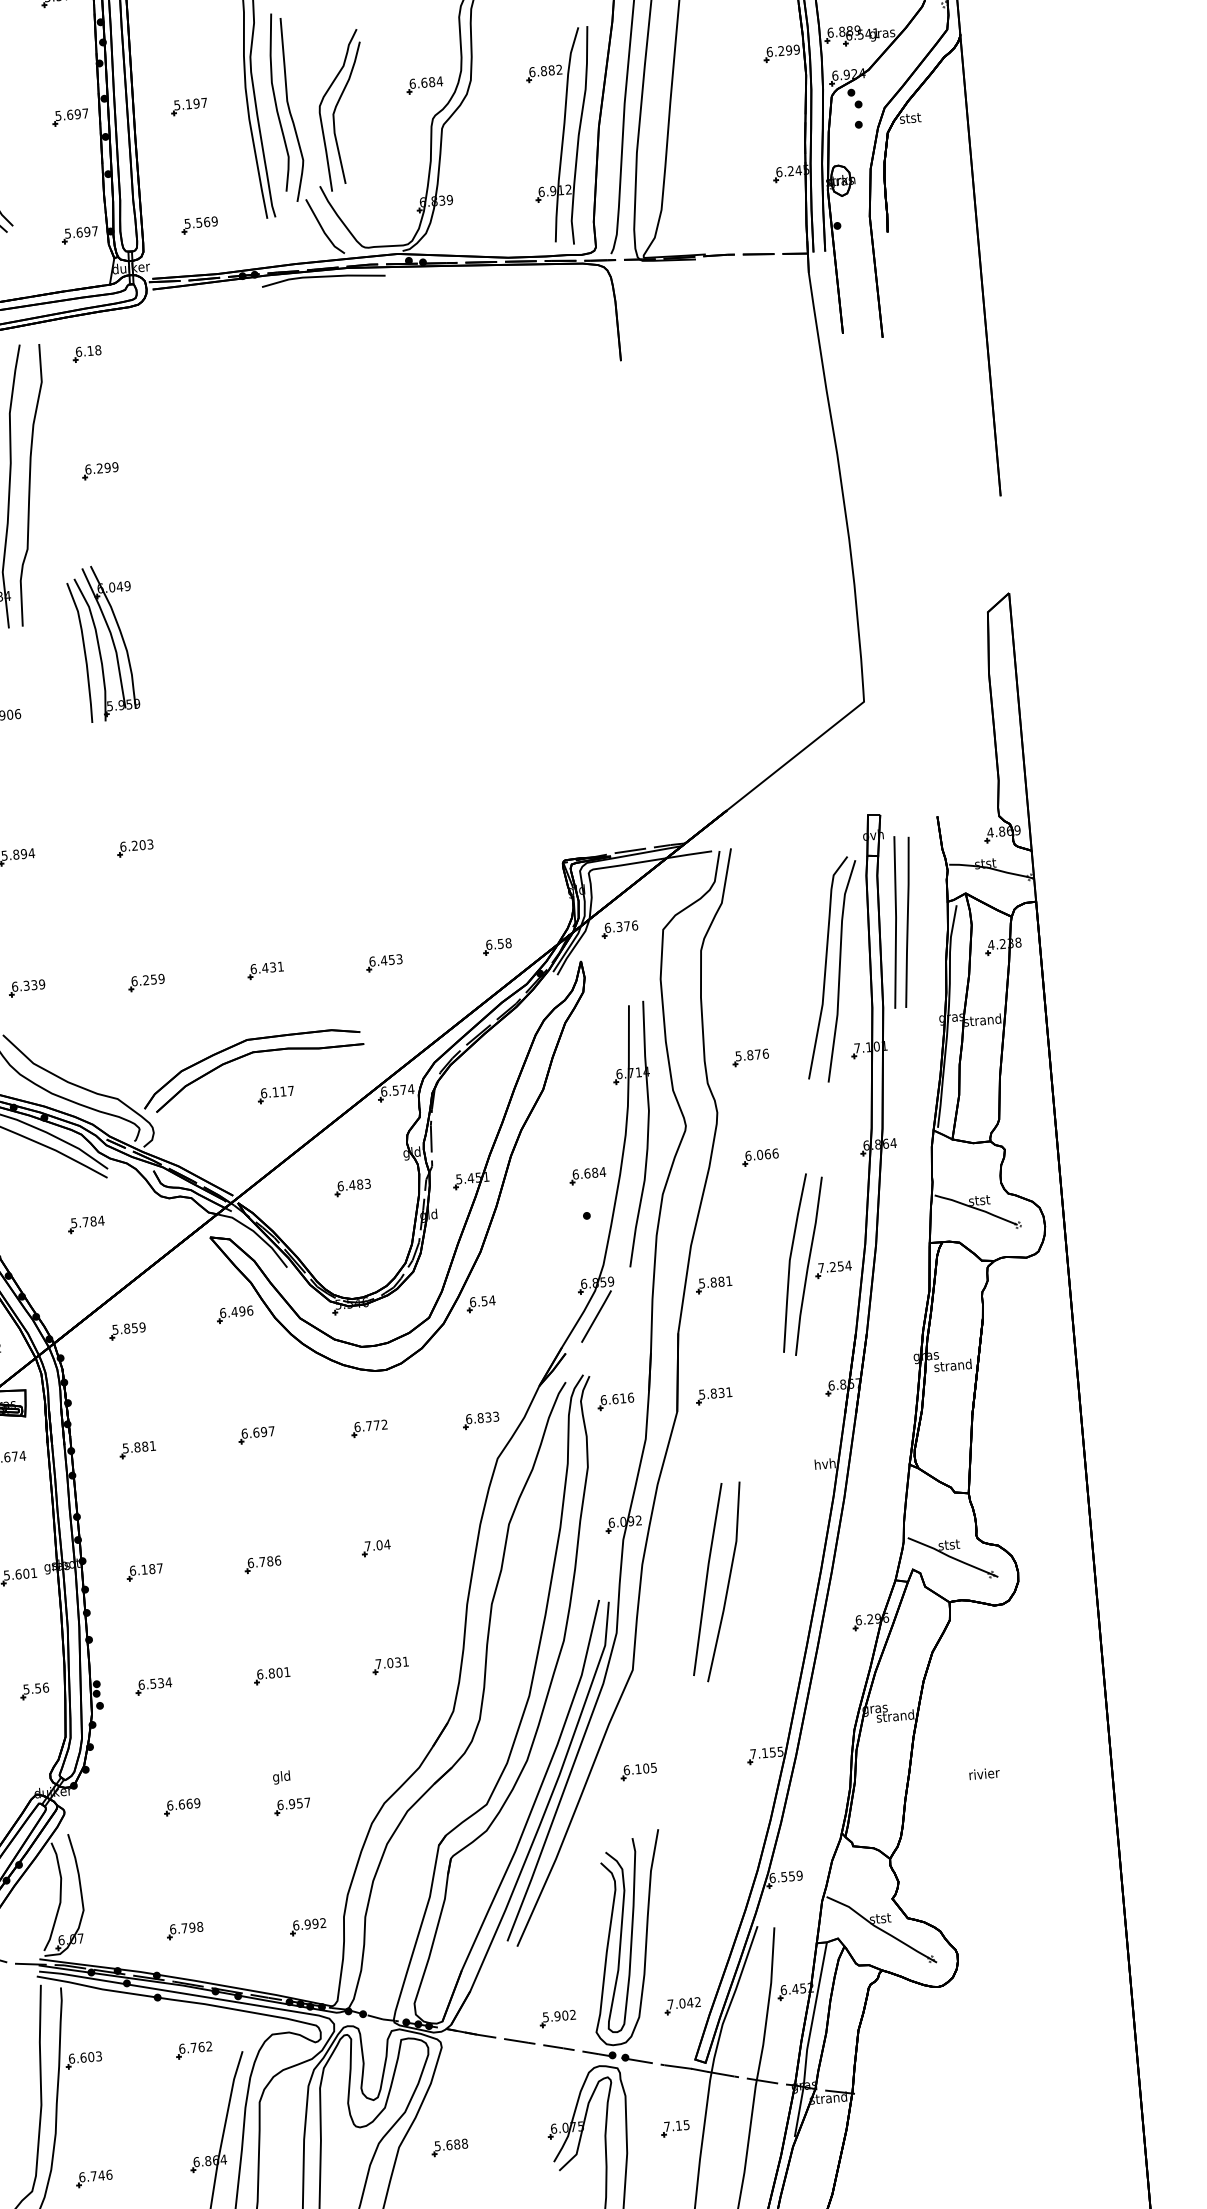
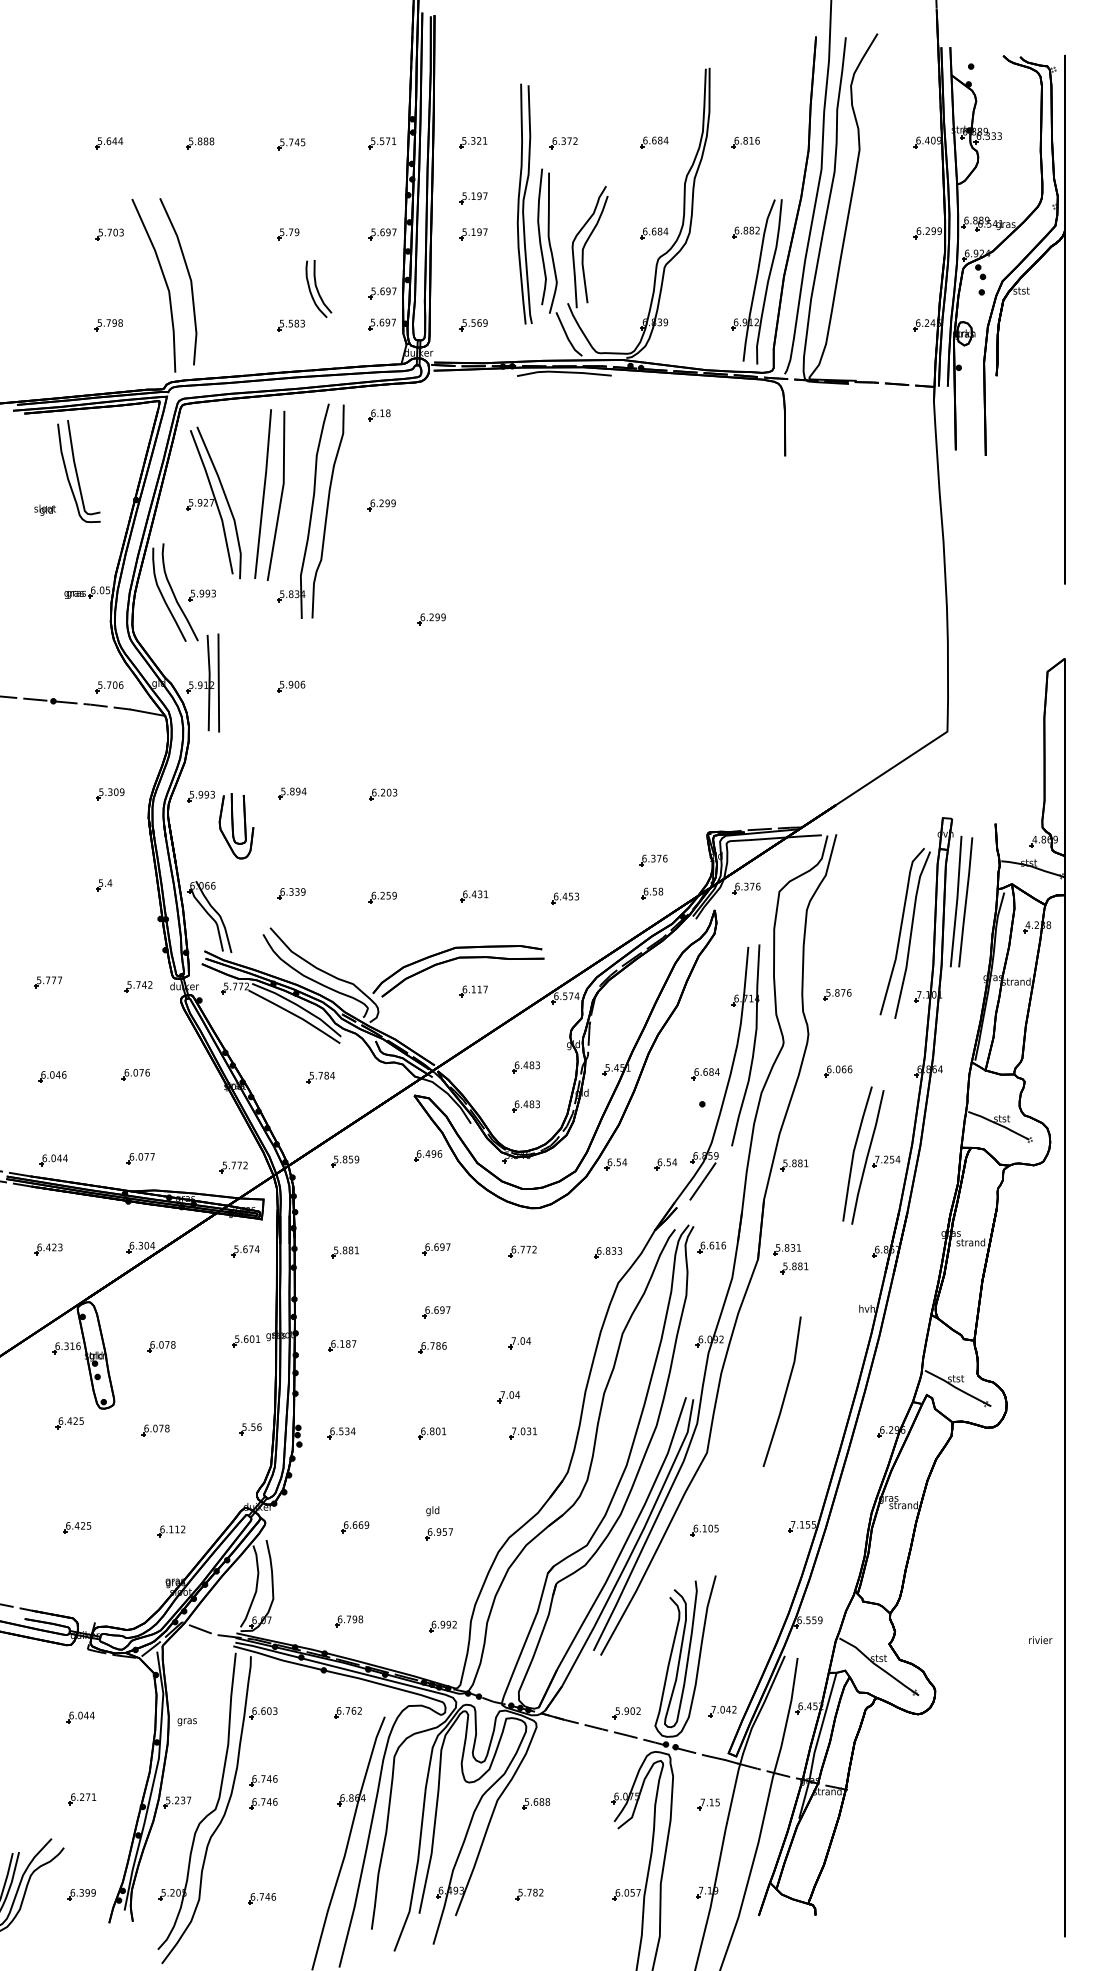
part: (184, 60) -> (473, 198), added
part: (77, 194) -> (382, 293), added
part: (178, 614) -> (431, 619), added
part: (103, 643) -> (372, 636), removed
part: (495, 903) -> (653, 860), added
part: (356, 1238) -> (525, 1106), added
part: (545, 1298) -> (665, 1164), added
part: (725, 1419) -> (794, 1268), added
part: (263, 1517) -> (436, 1312), added
line: (706, 1579) -> (769, 1388), removed
part: (367, 1620) -> (508, 1397), added
text: (984, 1773) -> (1040, 1639), moved
part: (91, 2148) -> (263, 1780), added

